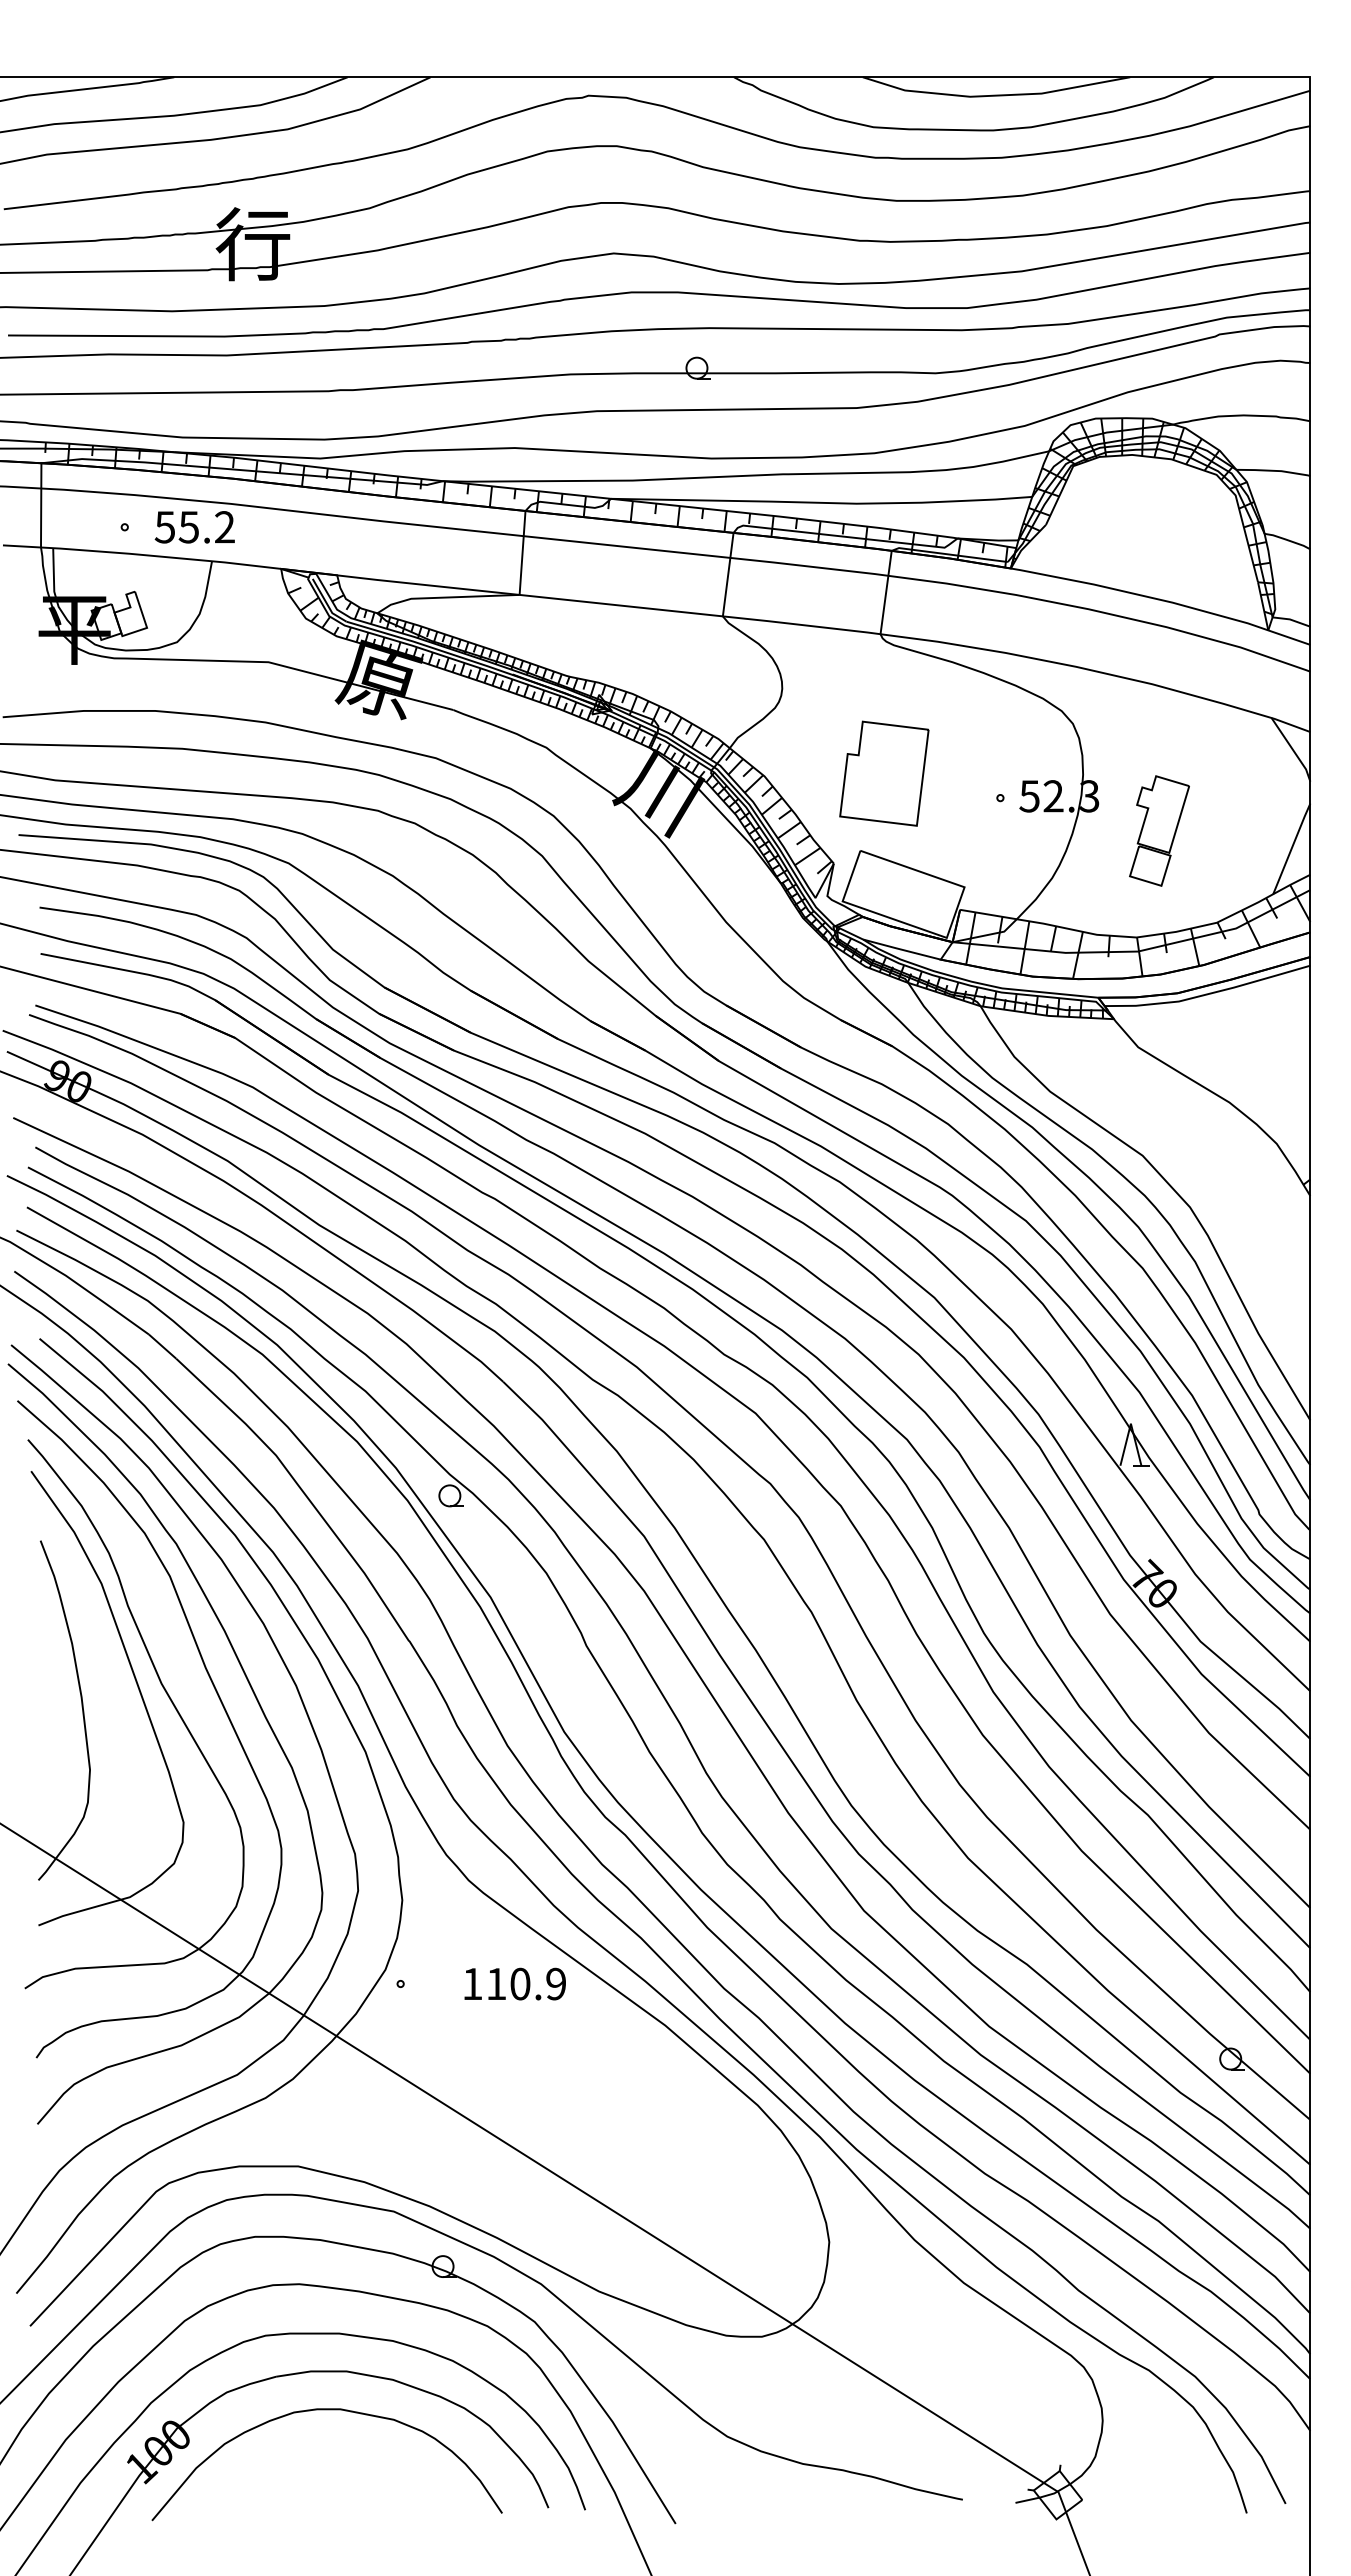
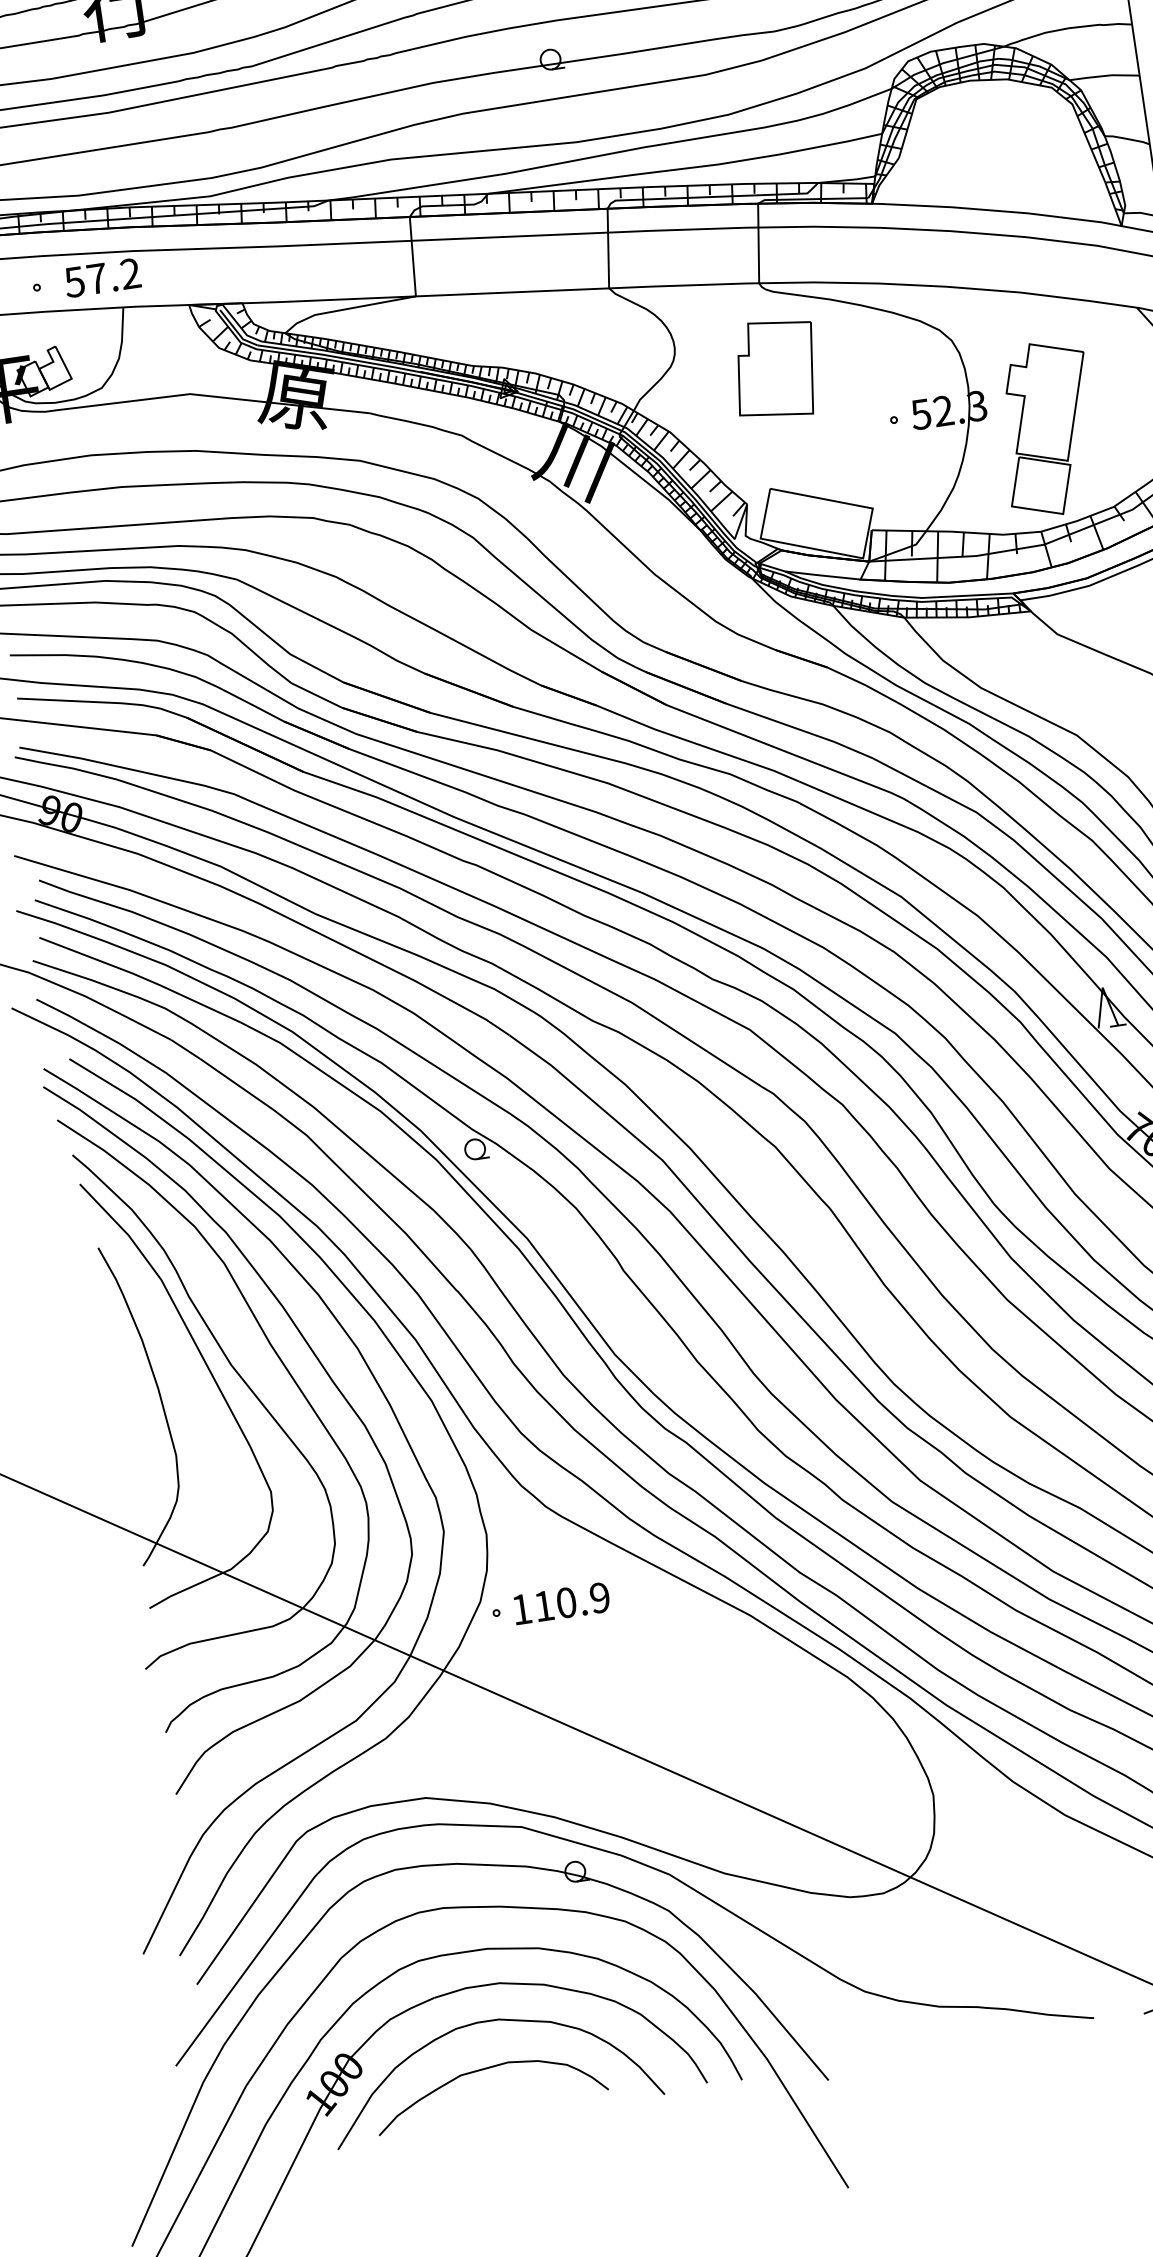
text: (188, 527) -> (96, 279), 55.2 -> 57.2
part: (884, 773) -> (775, 369), moved
part: (1159, 830) -> (1047, 428), size x1.67
text: (514, 1983) -> (560, 1603), moved
curve: (320, 2459) -> (487, 2069), added

